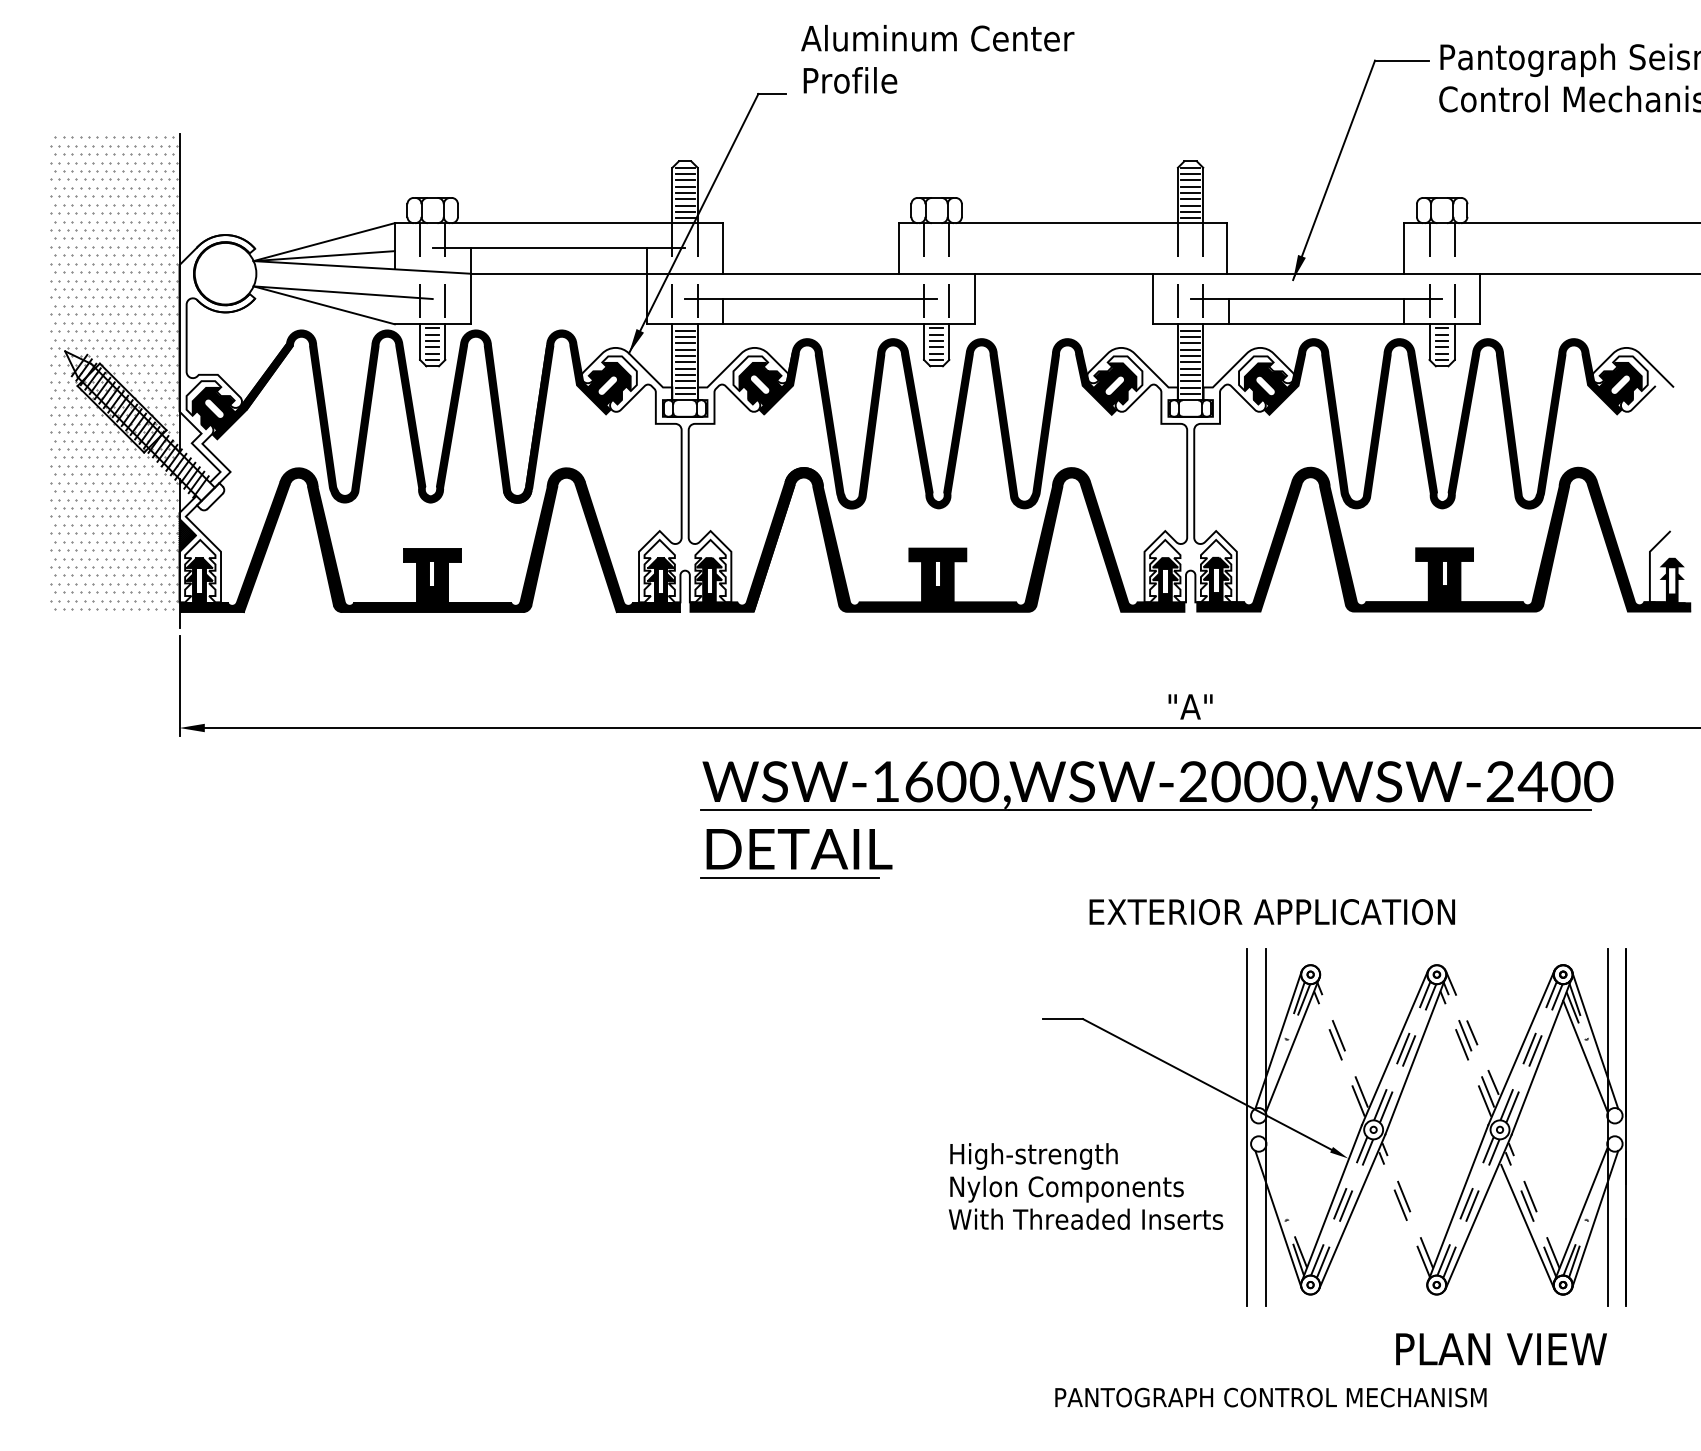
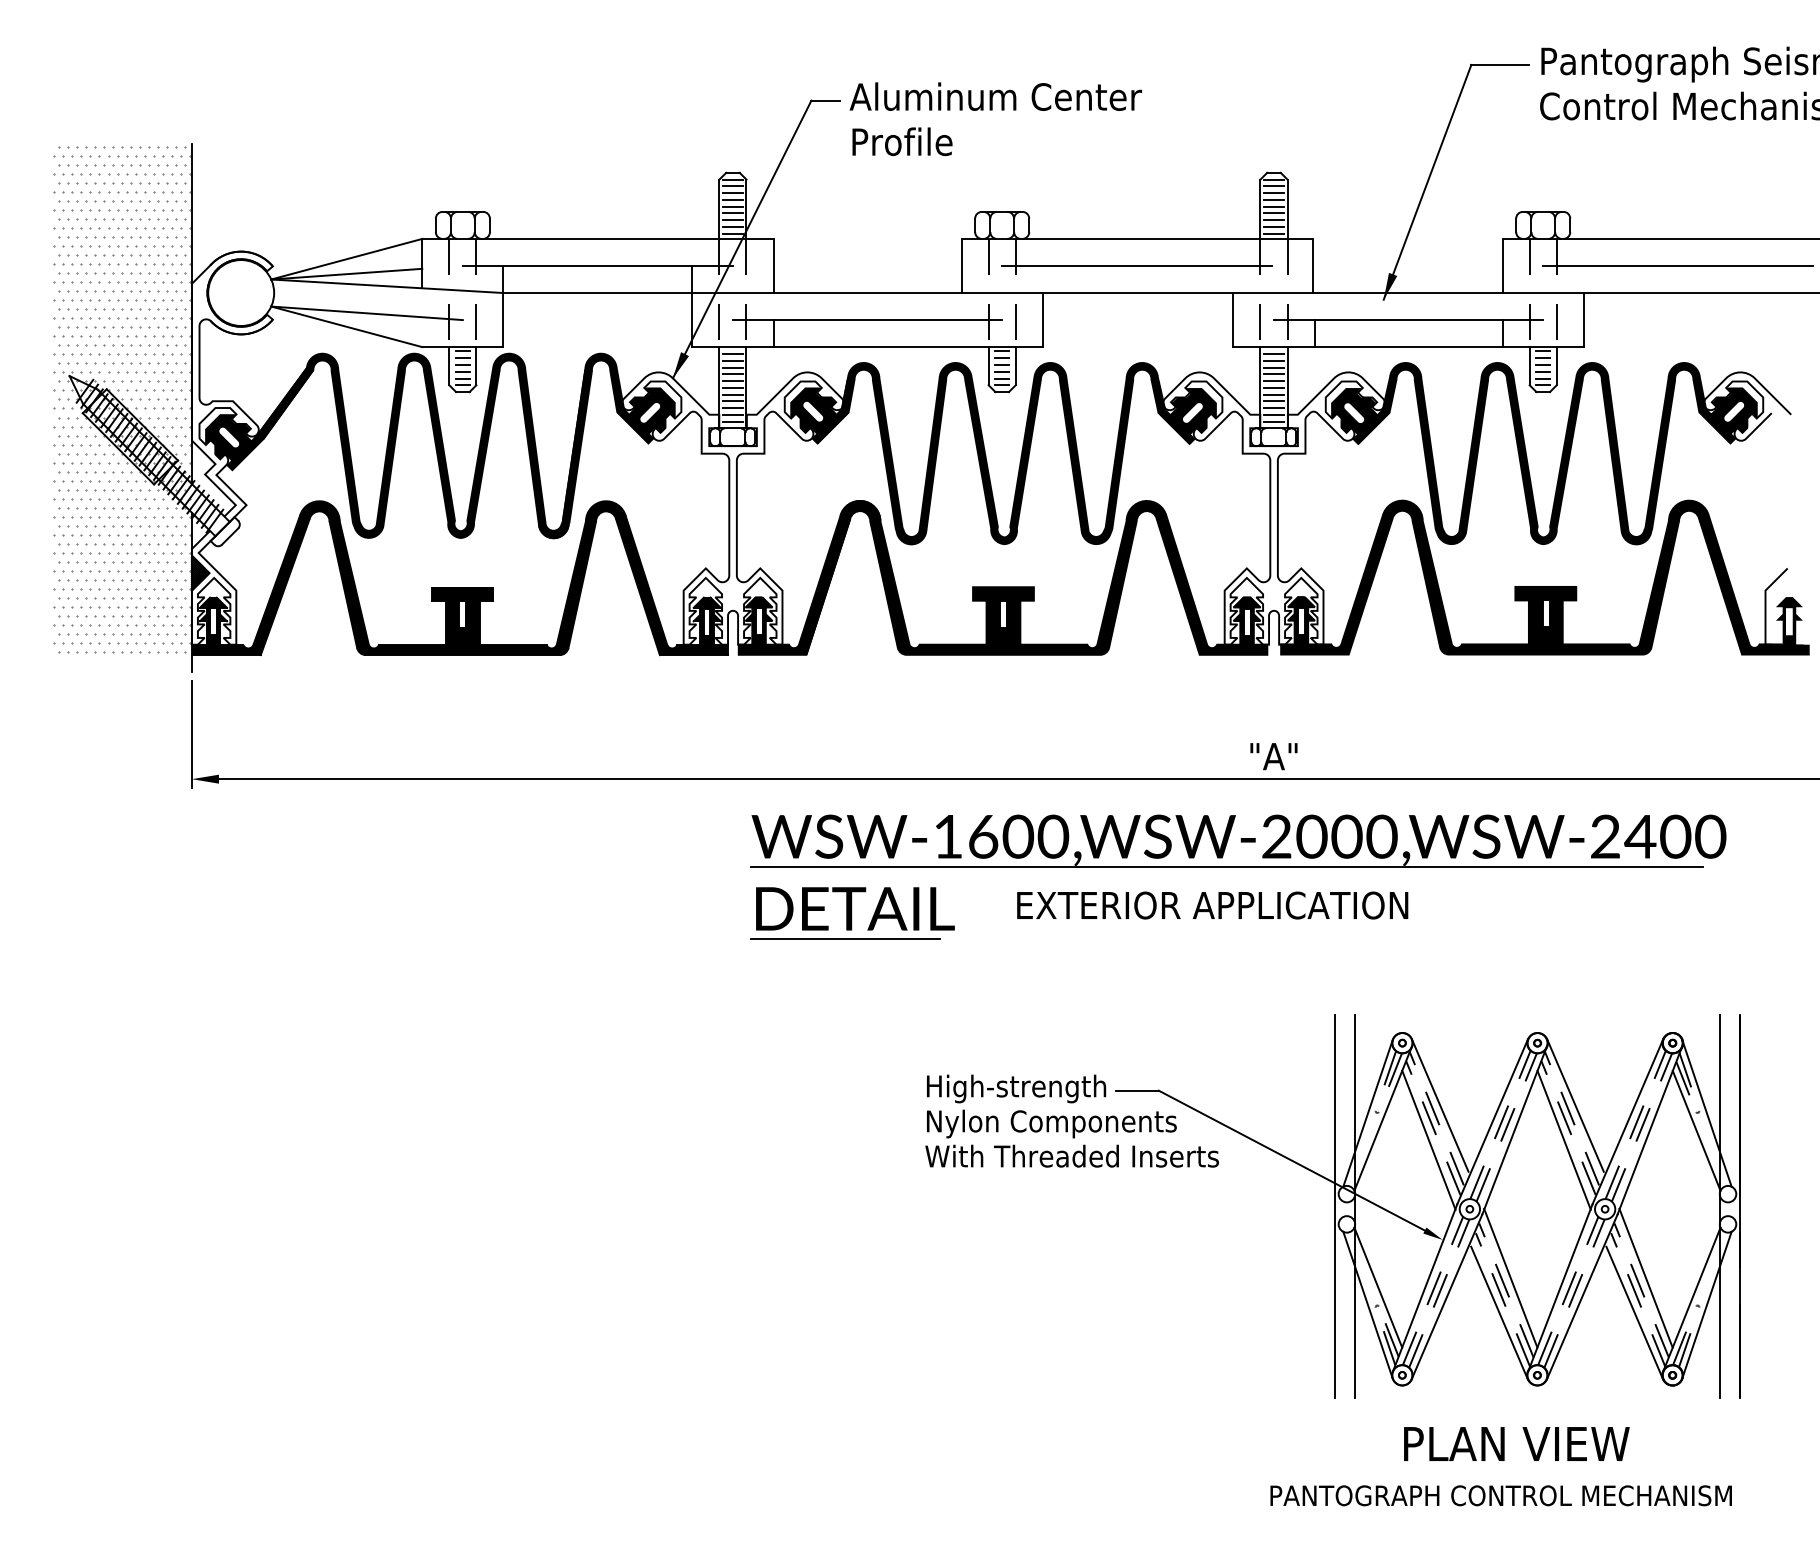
text: (937, 59) -> (995, 119), moved
line: (1062, 248) -> (1136, 266), added
line: (1568, 248) -> (1678, 266), added
text: (1271, 912) -> (1211, 905), moved
line: (1345, 1032) -> (1439, 1105), added
line: (1472, 1032) -> (1575, 1105), dashed -> solid
line: (1335, 1065) -> (1429, 1140), added
line: (1461, 1065) -> (1563, 1140), added
text: (1085, 1186) -> (1071, 1121), moved
line: (1411, 1194) -> (1510, 1278), added
line: (1538, 1194) -> (1646, 1278), added
line: (1287, 1203) -> (1377, 1288), added
line: (1400, 1226) -> (1498, 1312), added
text: (1501, 1349) -> (1516, 1444), moved
text: (1270, 1397) -> (1500, 1495), moved

